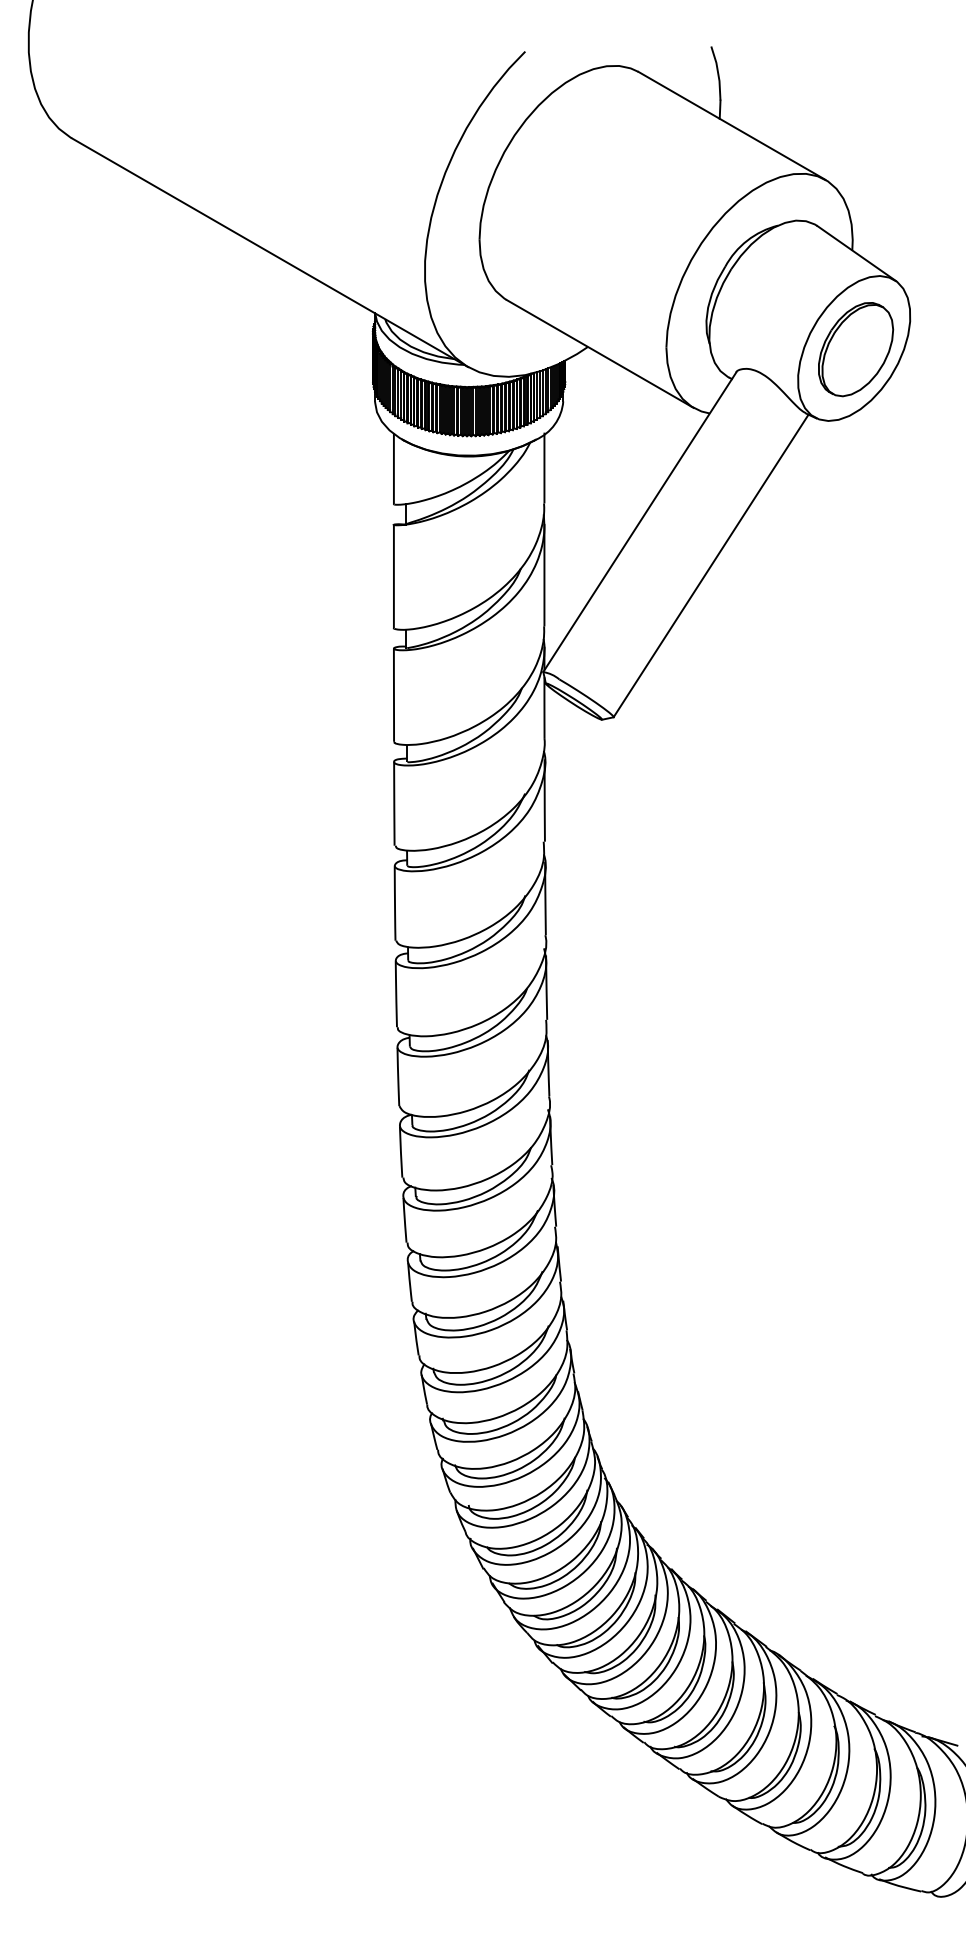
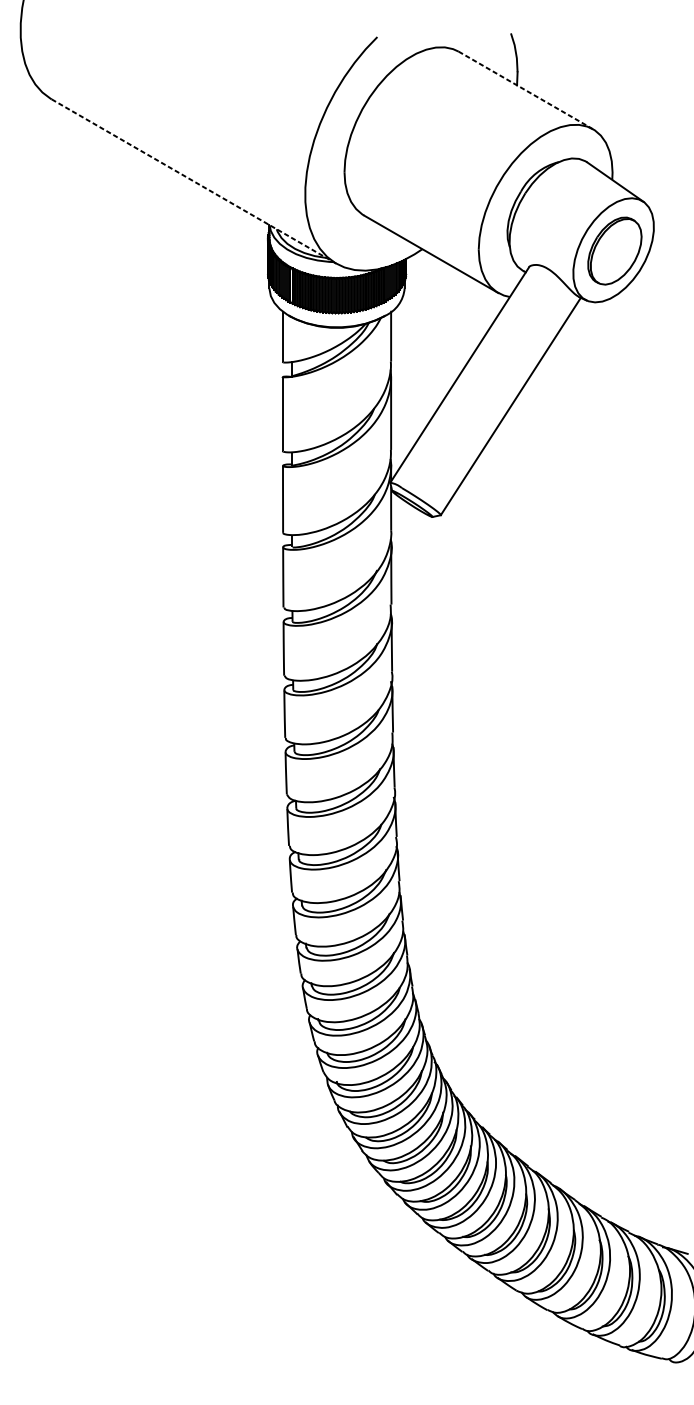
line: (732, 125) -> (526, 90), solid -> dashed
line: (270, 252) -> (194, 181), solid -> dashed

